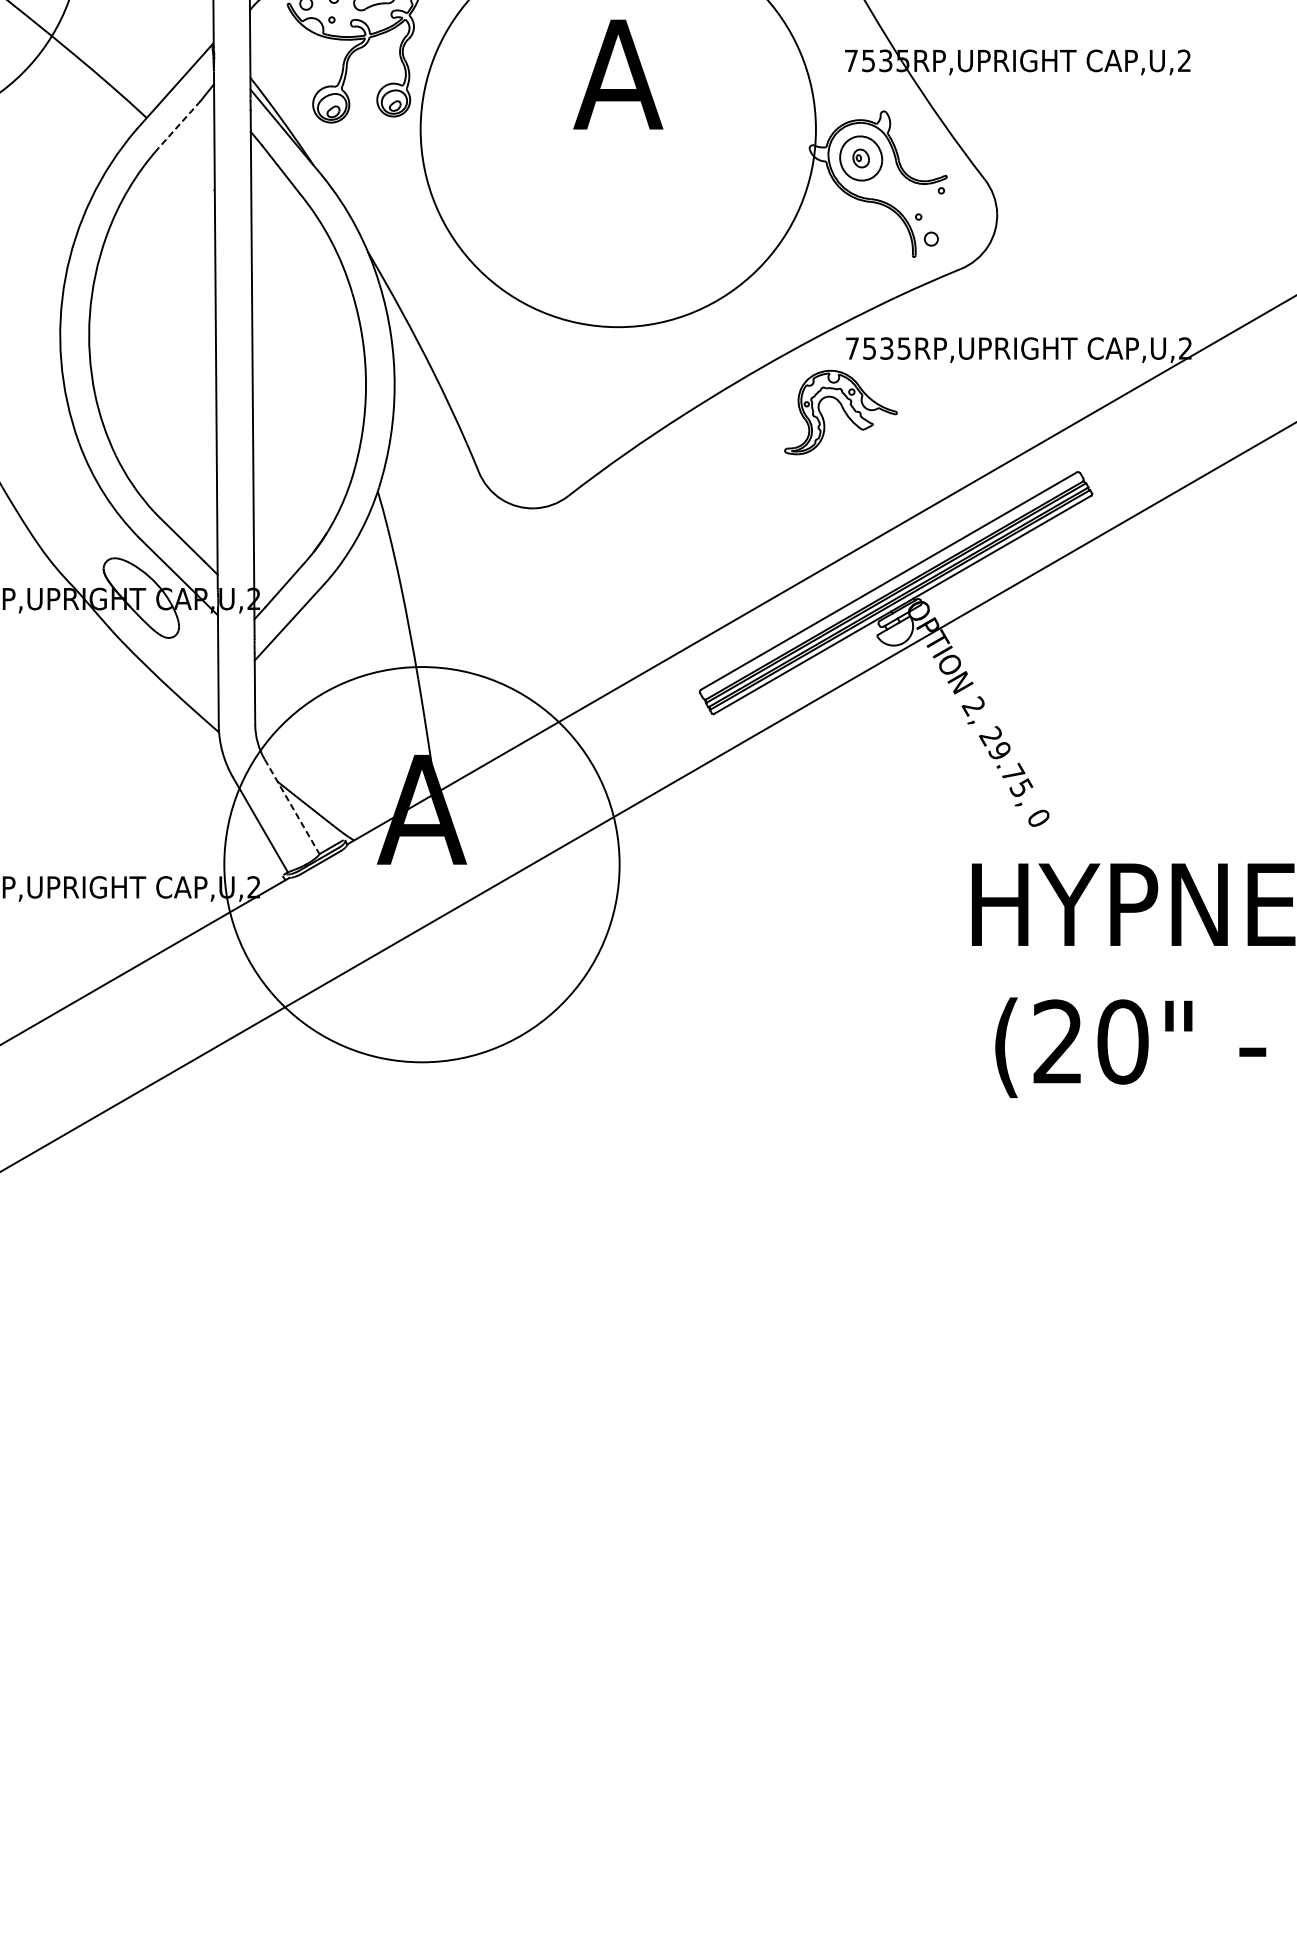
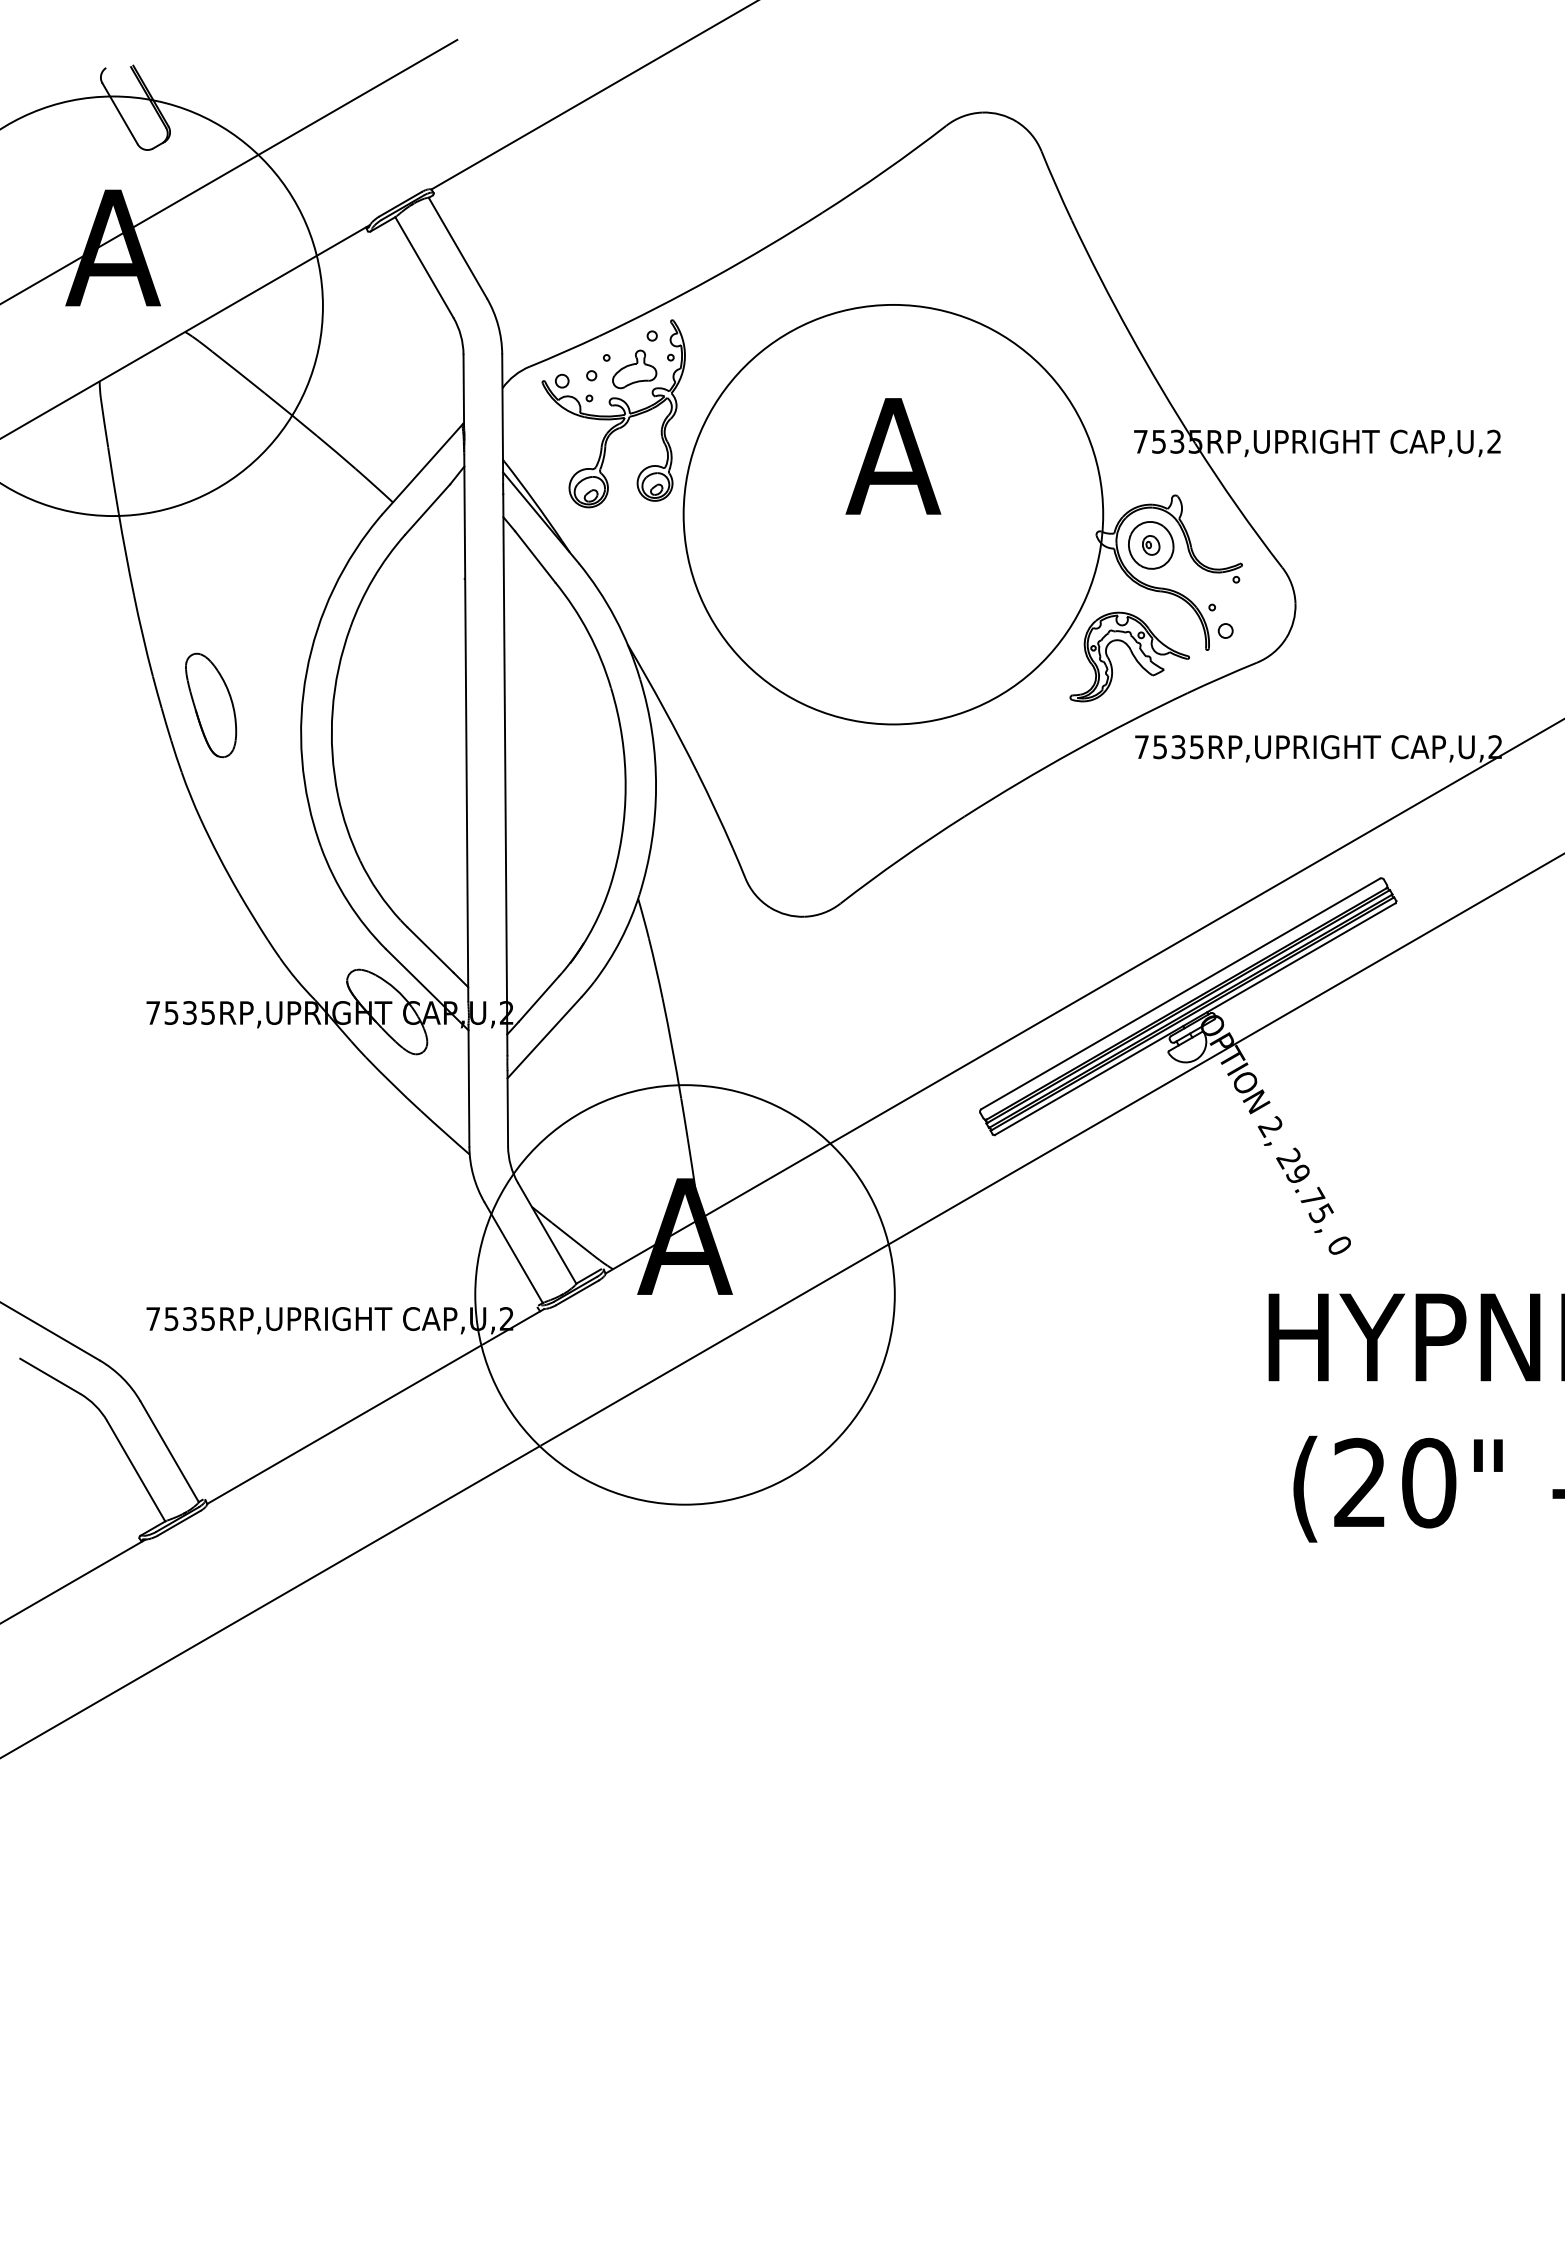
line: (179, 124) -> (427, 509), dashed -> solid
part: (840, 412) -> (1129, 656), moved
line: (292, 806) -> (547, 1233), dashed -> solid

